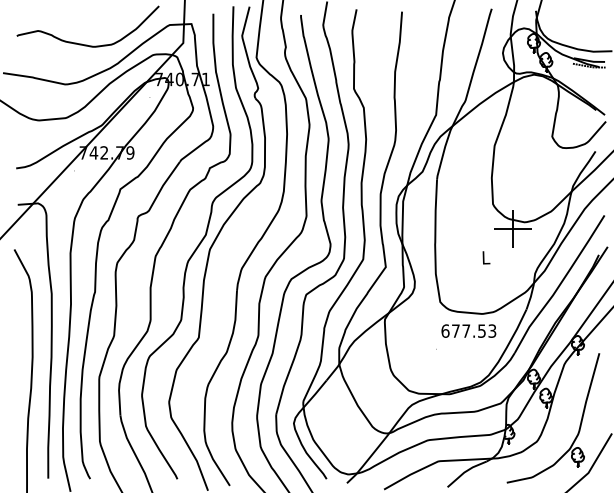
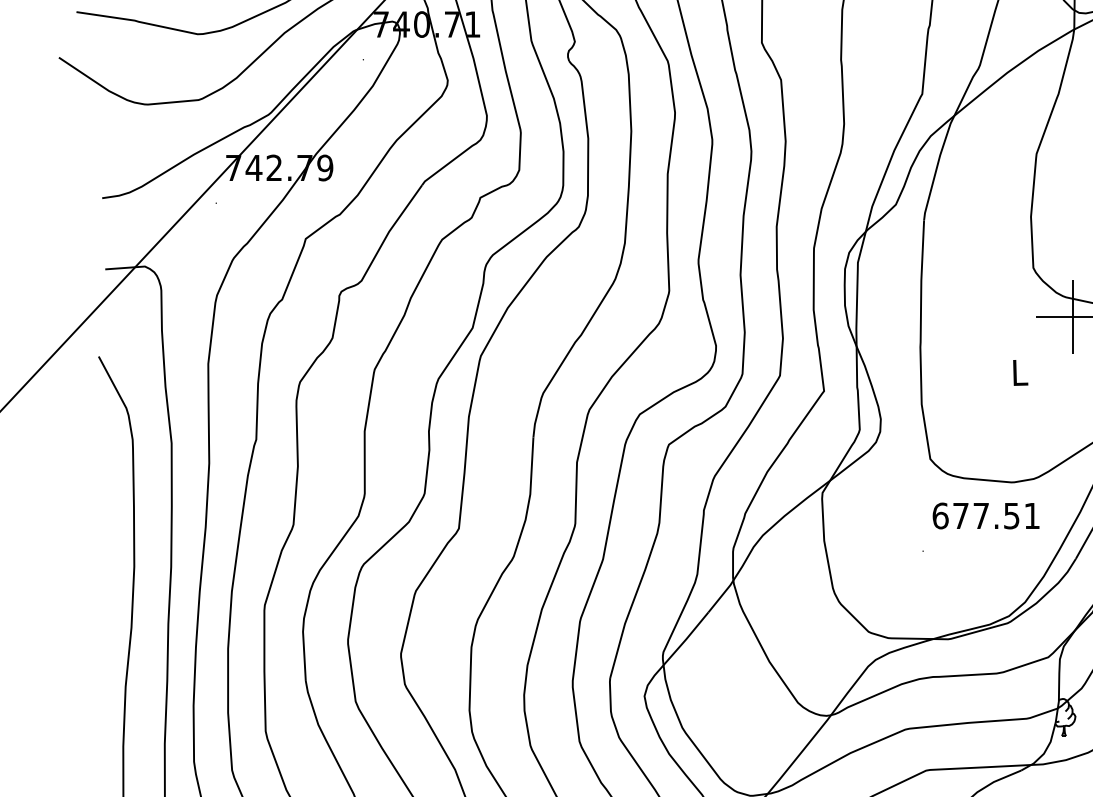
text: (492, 330) -> (1032, 514), 677.53 -> 677.51

